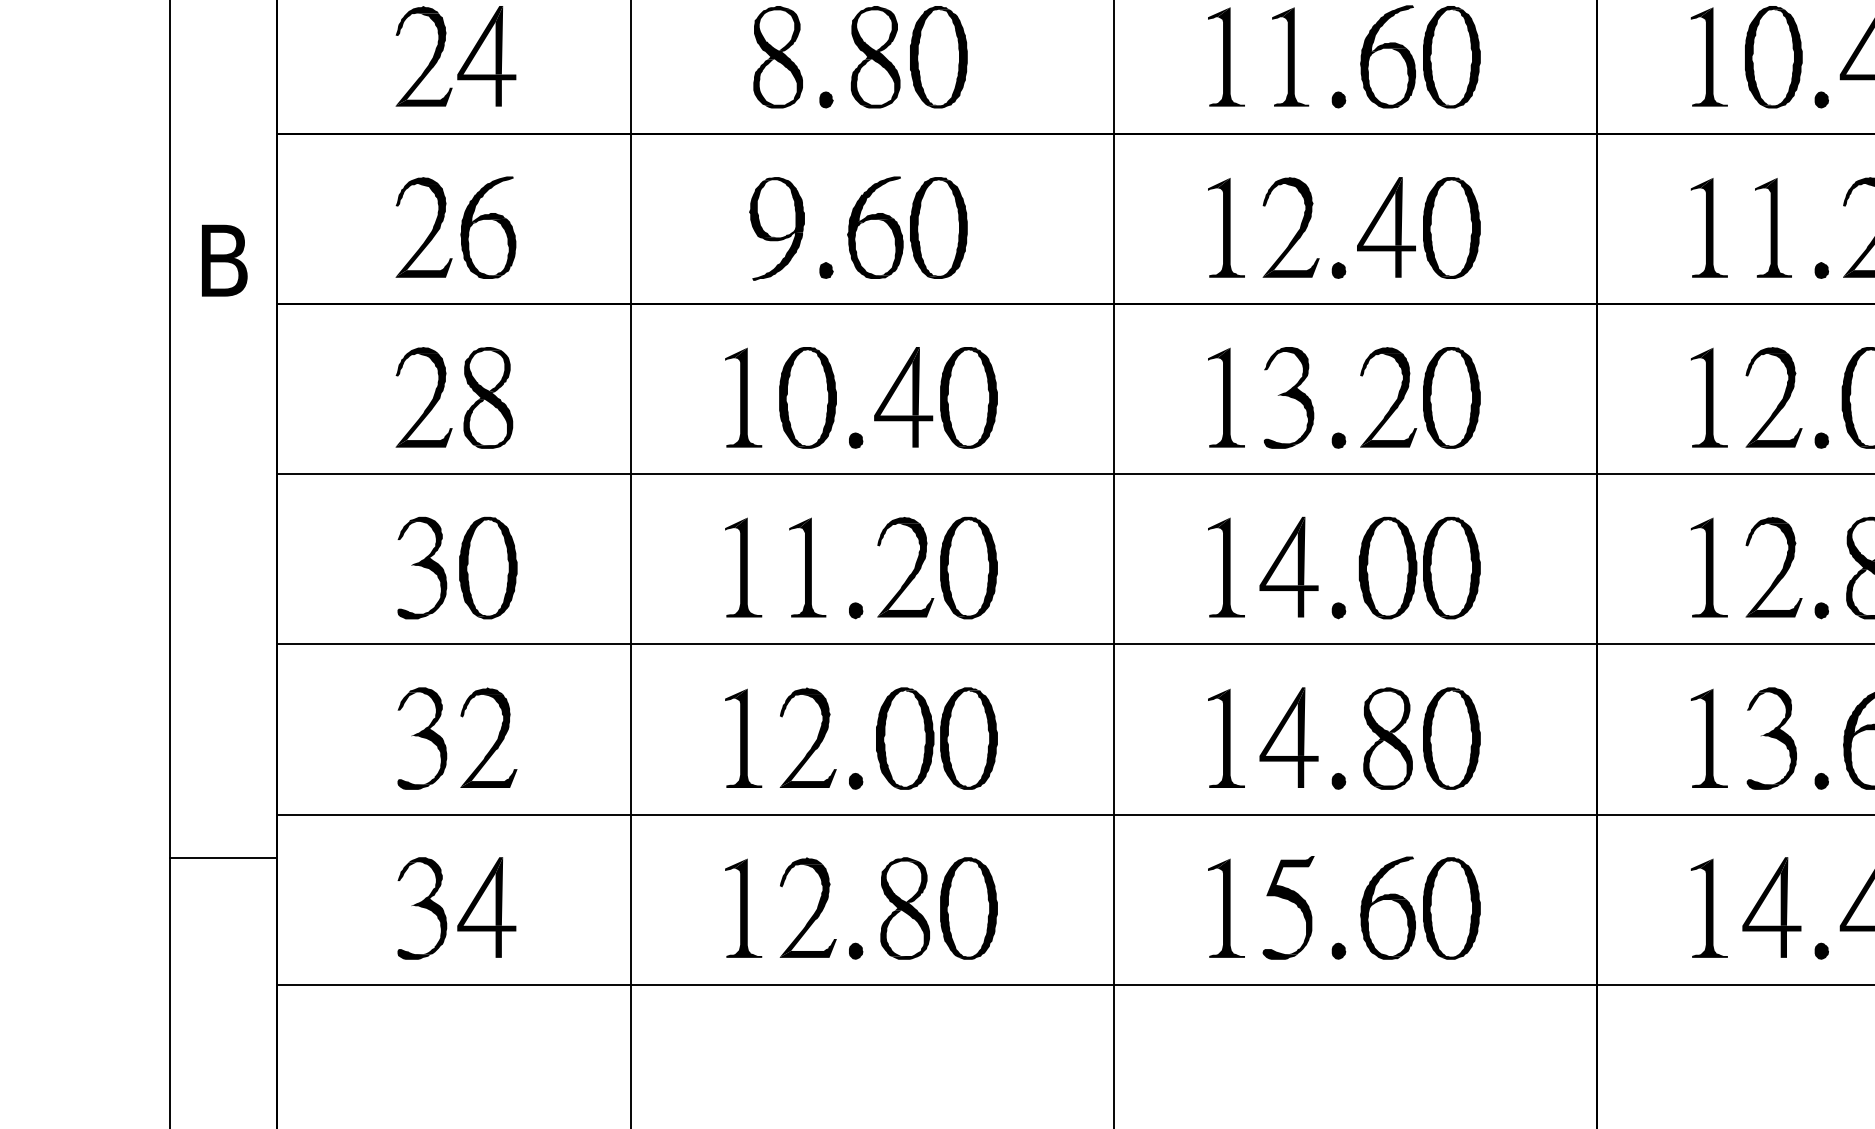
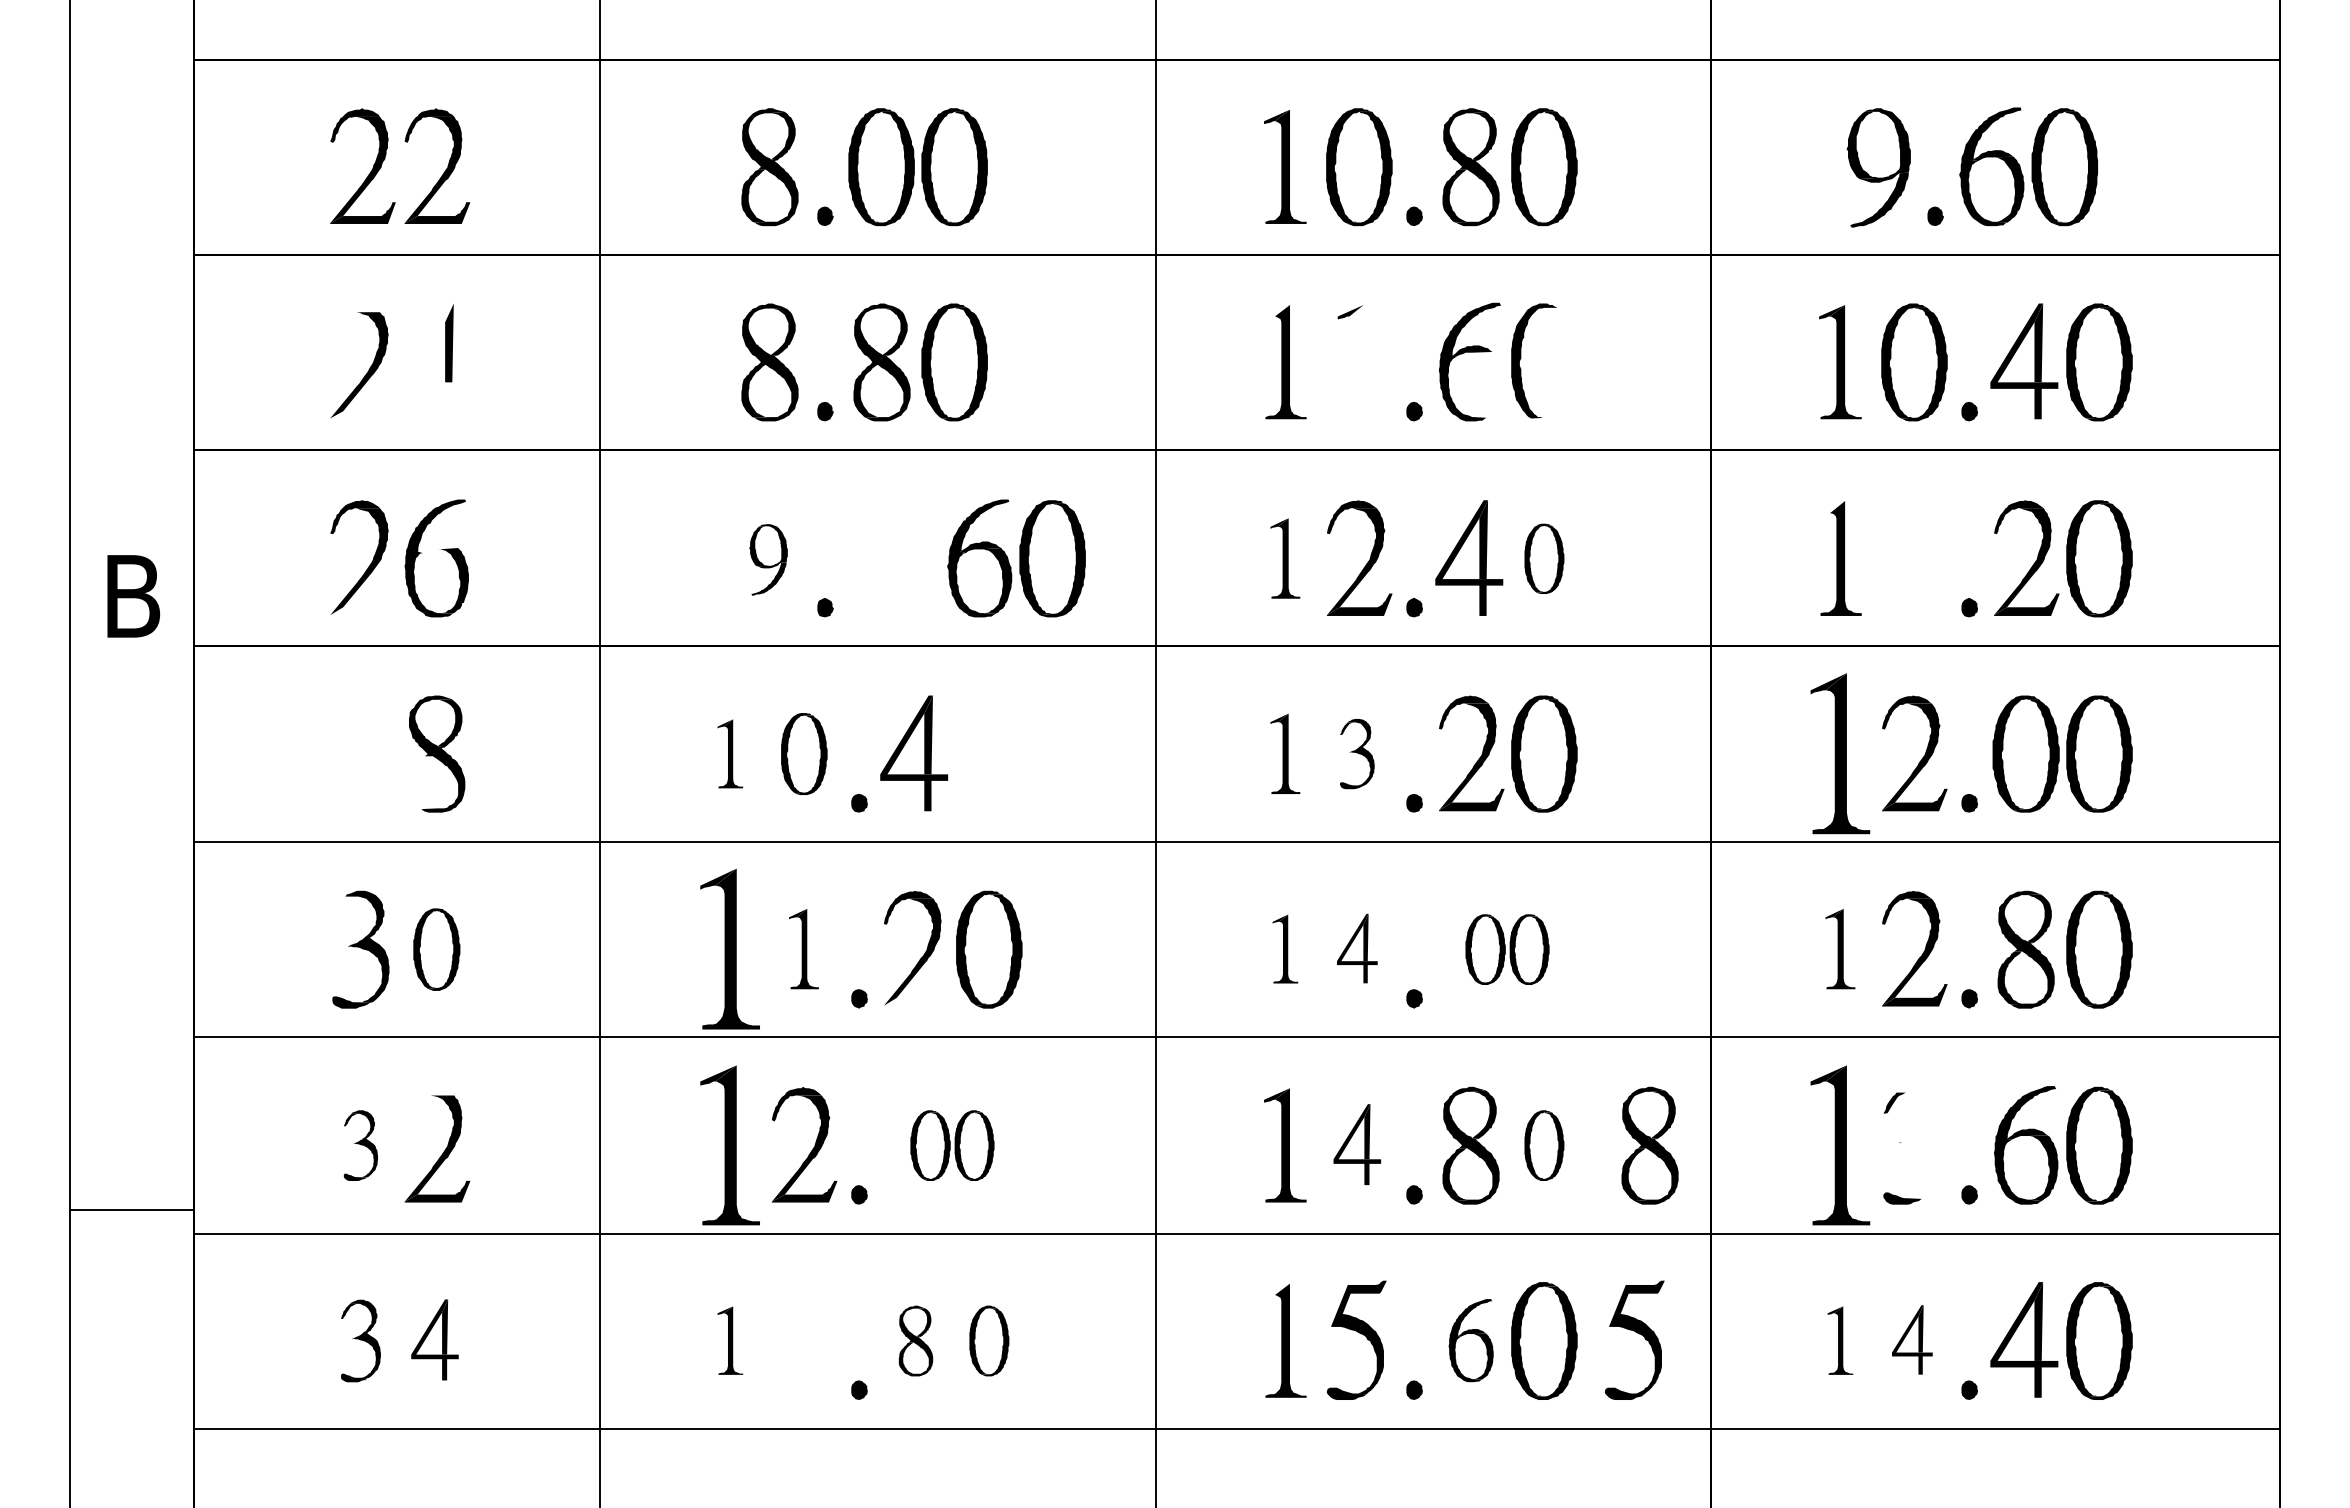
fill: (1219, 12) -> (1277, 311), removed
fill: (417, 20) -> (355, 320), removed
fill: (486, 56) -> (434, 361), removed
fill: (1291, 56) -> (1359, 361), removed
fill: (1460, 59) -> (1554, 364), removed
fill: (1402, 76) -> (1487, 384), removed
fill: (423, 97) -> (362, 408), removed
fill: (1702, 184) -> (1832, 508), removed
fill: (488, 218) -> (437, 547), removed
part: (907, 227) -> (1016, 558), moved
part: (1226, 227) -> (1285, 558), size x0.7
part: (1451, 227) -> (1544, 558), size x0.6
part: (1772, 227) -> (1913, 558), removed
part: (776, 228) -> (768, 559), size x0.6
fill: (423, 267) -> (362, 604), removed
part: (743, 397) -> (730, 753), size x0.6
part: (808, 397) -> (804, 753), size x0.7
part: (969, 397) -> (989, 753), removed
part: (1226, 397) -> (1285, 753), size x0.7
part: (1289, 397) -> (1357, 753), size x0.6
part: (1709, 397) -> (1840, 753), size x1.4
part: (429, 402) -> (369, 759), removed
fill: (475, 422) -> (422, 782), removed
fill: (408, 530) -> (344, 906), removed
part: (488, 567) -> (436, 949), size x0.7
part: (743, 567) -> (730, 948), size x1.4
part: (807, 567) -> (803, 948), size x0.7
part: (1226, 567) -> (1285, 948), size x0.6
part: (1289, 567) -> (1357, 948), size x0.6
part: (1419, 567) -> (1507, 949), size x0.6
part: (1709, 567) -> (1840, 948), size x0.7
fill: (905, 607) -> (916, 995), removed
fill: (482, 701) -> (429, 1103), removed
fill: (1777, 735) -> (1918, 1142), removed
part: (1289, 737) -> (1357, 1144), size x0.7
part: (421, 738) -> (360, 1145), size x0.6
part: (743, 738) -> (730, 1145), size x1.4
part: (936, 738) -> (952, 1145), size x0.6
part: (1451, 738) -> (1544, 1145), size x0.6
part: (1543, 738) -> (1649, 1145), added
part: (1709, 738) -> (1840, 1145), size x1.4
line: (223, 857) -> (132, 1209), moved
fill: (1219, 864) -> (1277, 1290), removed
part: (1532, 901) -> (1637, 1333), added
part: (486, 907) -> (434, 1339), size x0.7
part: (1772, 907) -> (1912, 1339), size x0.6
part: (421, 908) -> (360, 1340), size x0.7
part: (743, 908) -> (730, 1340), size x0.6
part: (904, 908) -> (915, 1340), size x0.6
part: (969, 908) -> (989, 1340), size x0.6
part: (1388, 908) -> (1471, 1340), size x0.7
part: (1709, 908) -> (1840, 1340), size x0.6
part: (814, 912) -> (811, 1345), removed

